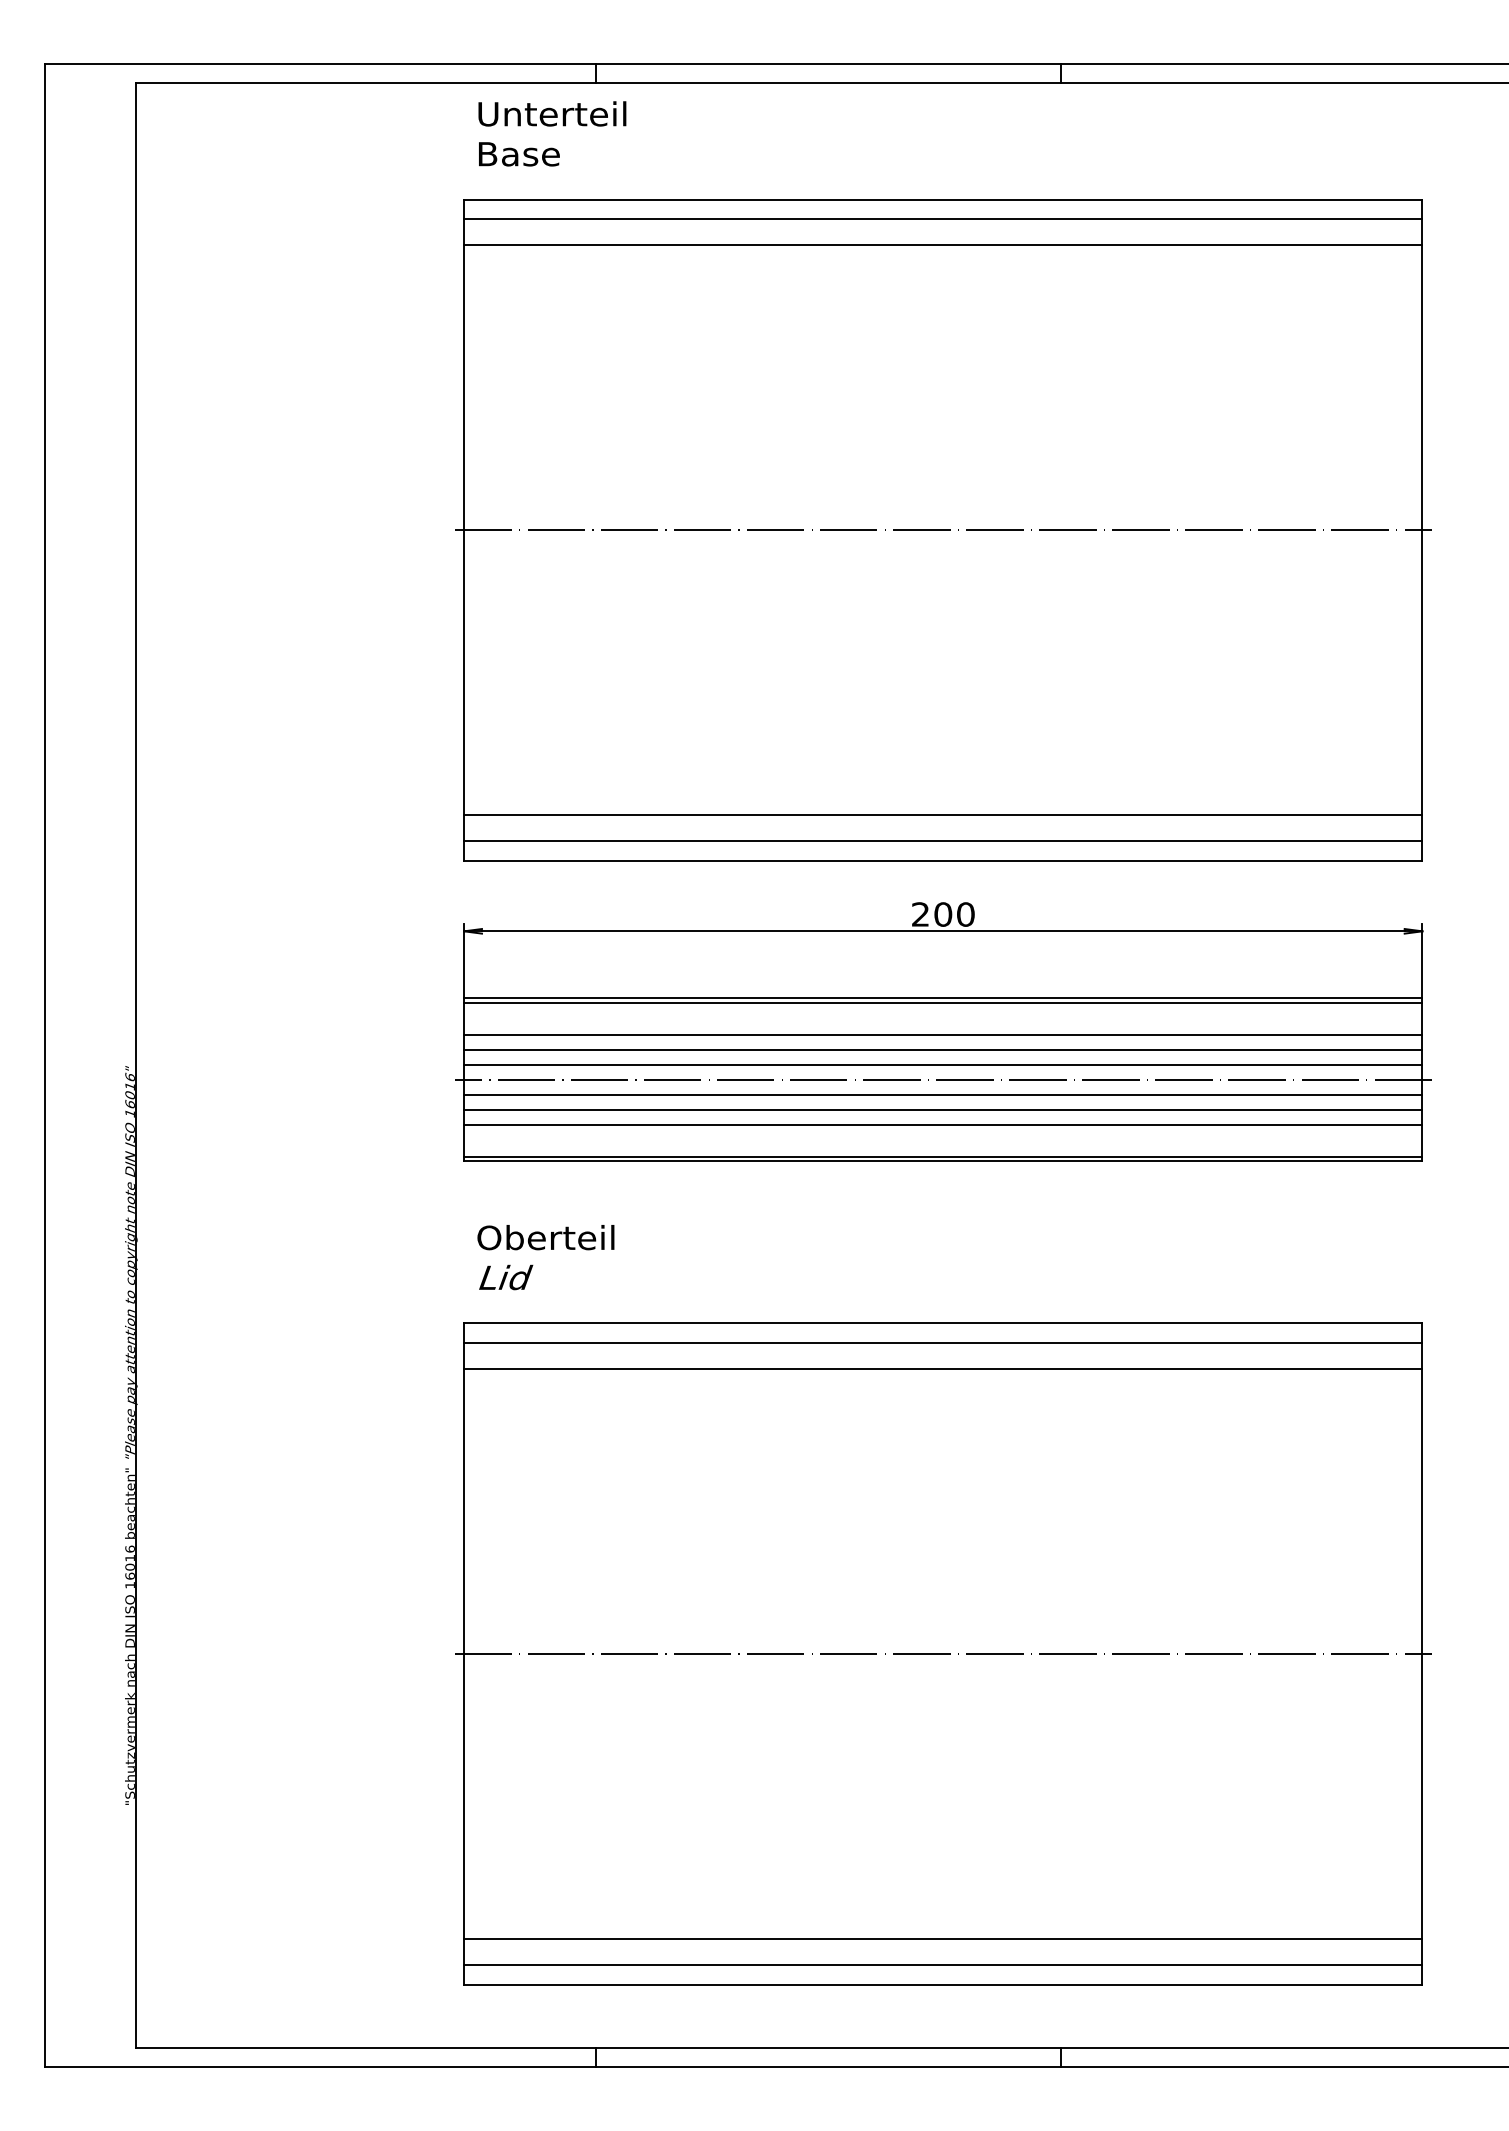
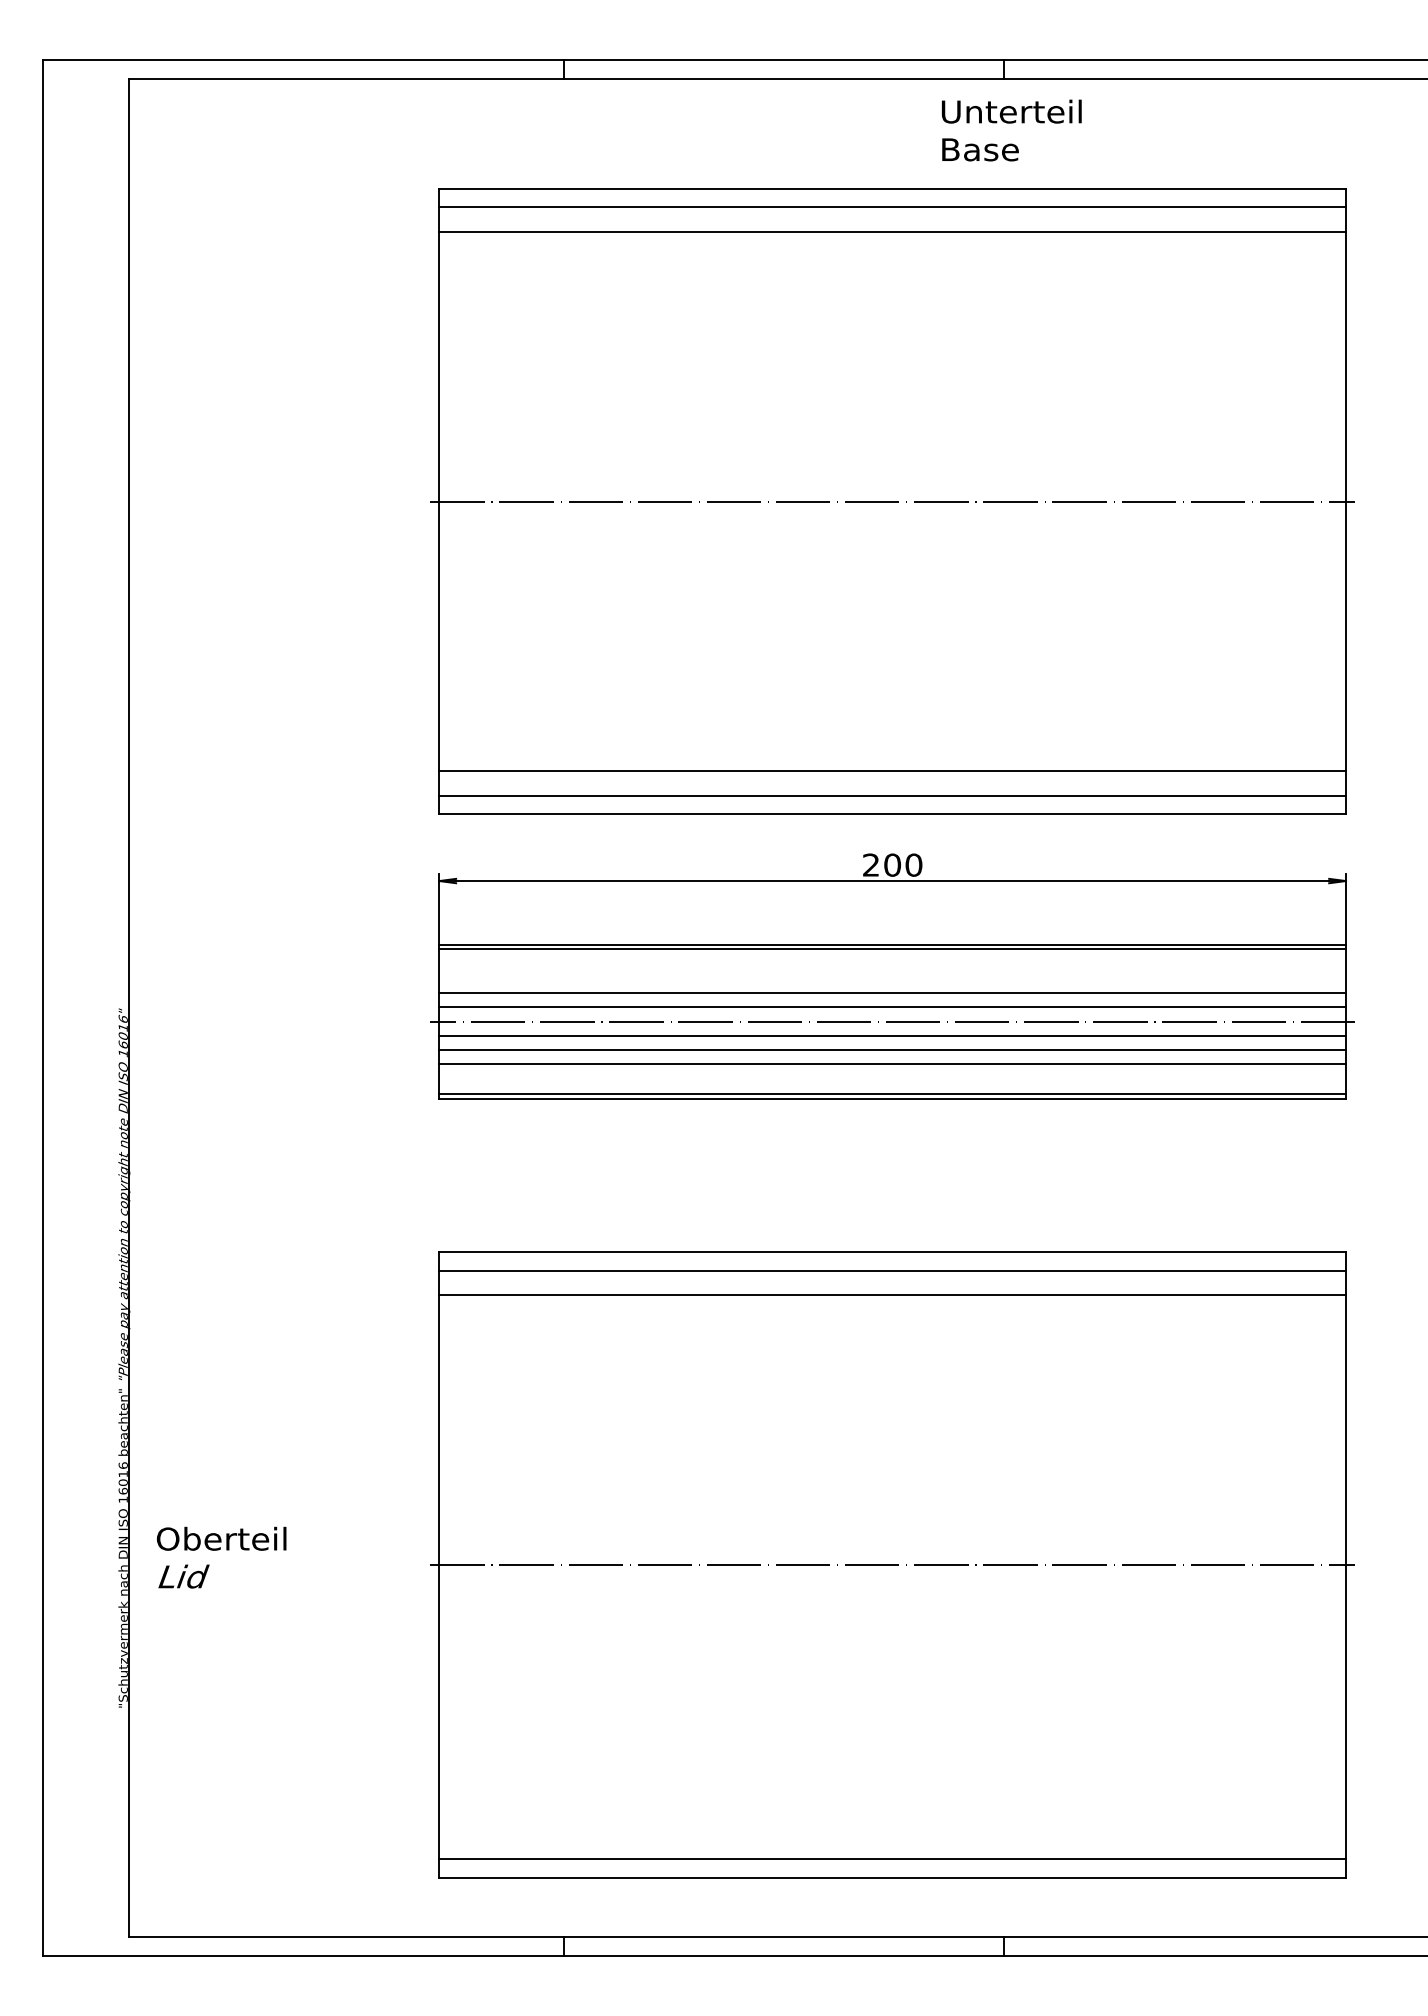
text: (552, 133) -> (1011, 130), moved
line: (943, 1034) -> (892, 978), removed
text: (545, 1257) -> (221, 1557), moved
line: (943, 1939) -> (892, 1834), removed

